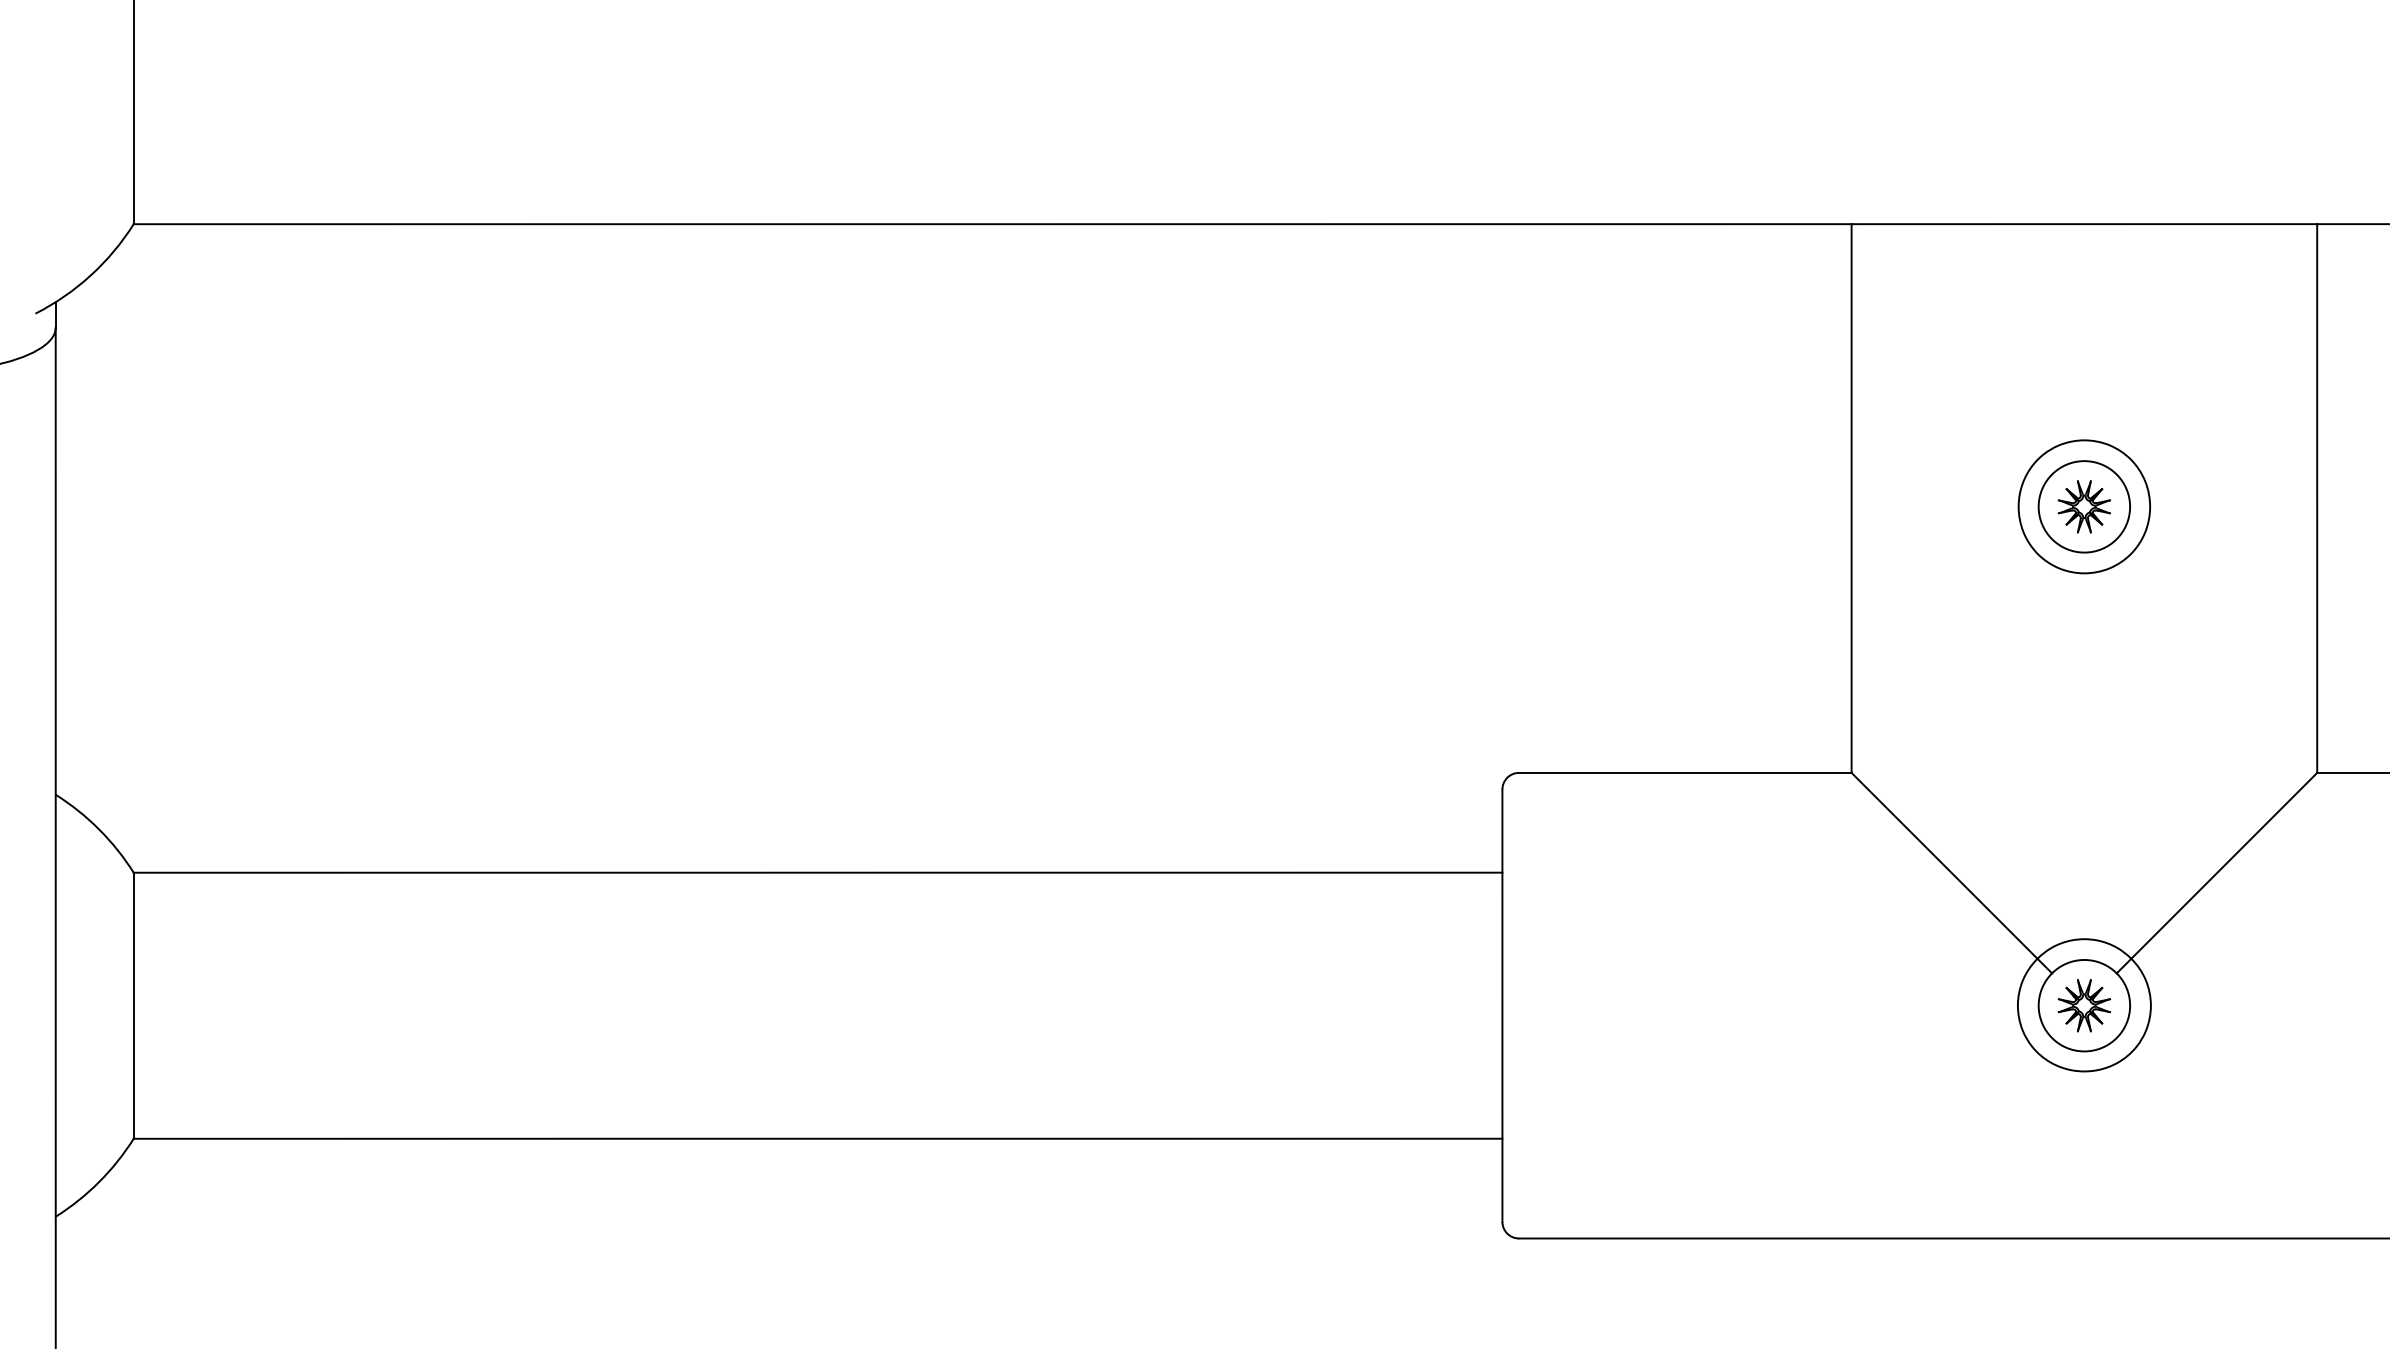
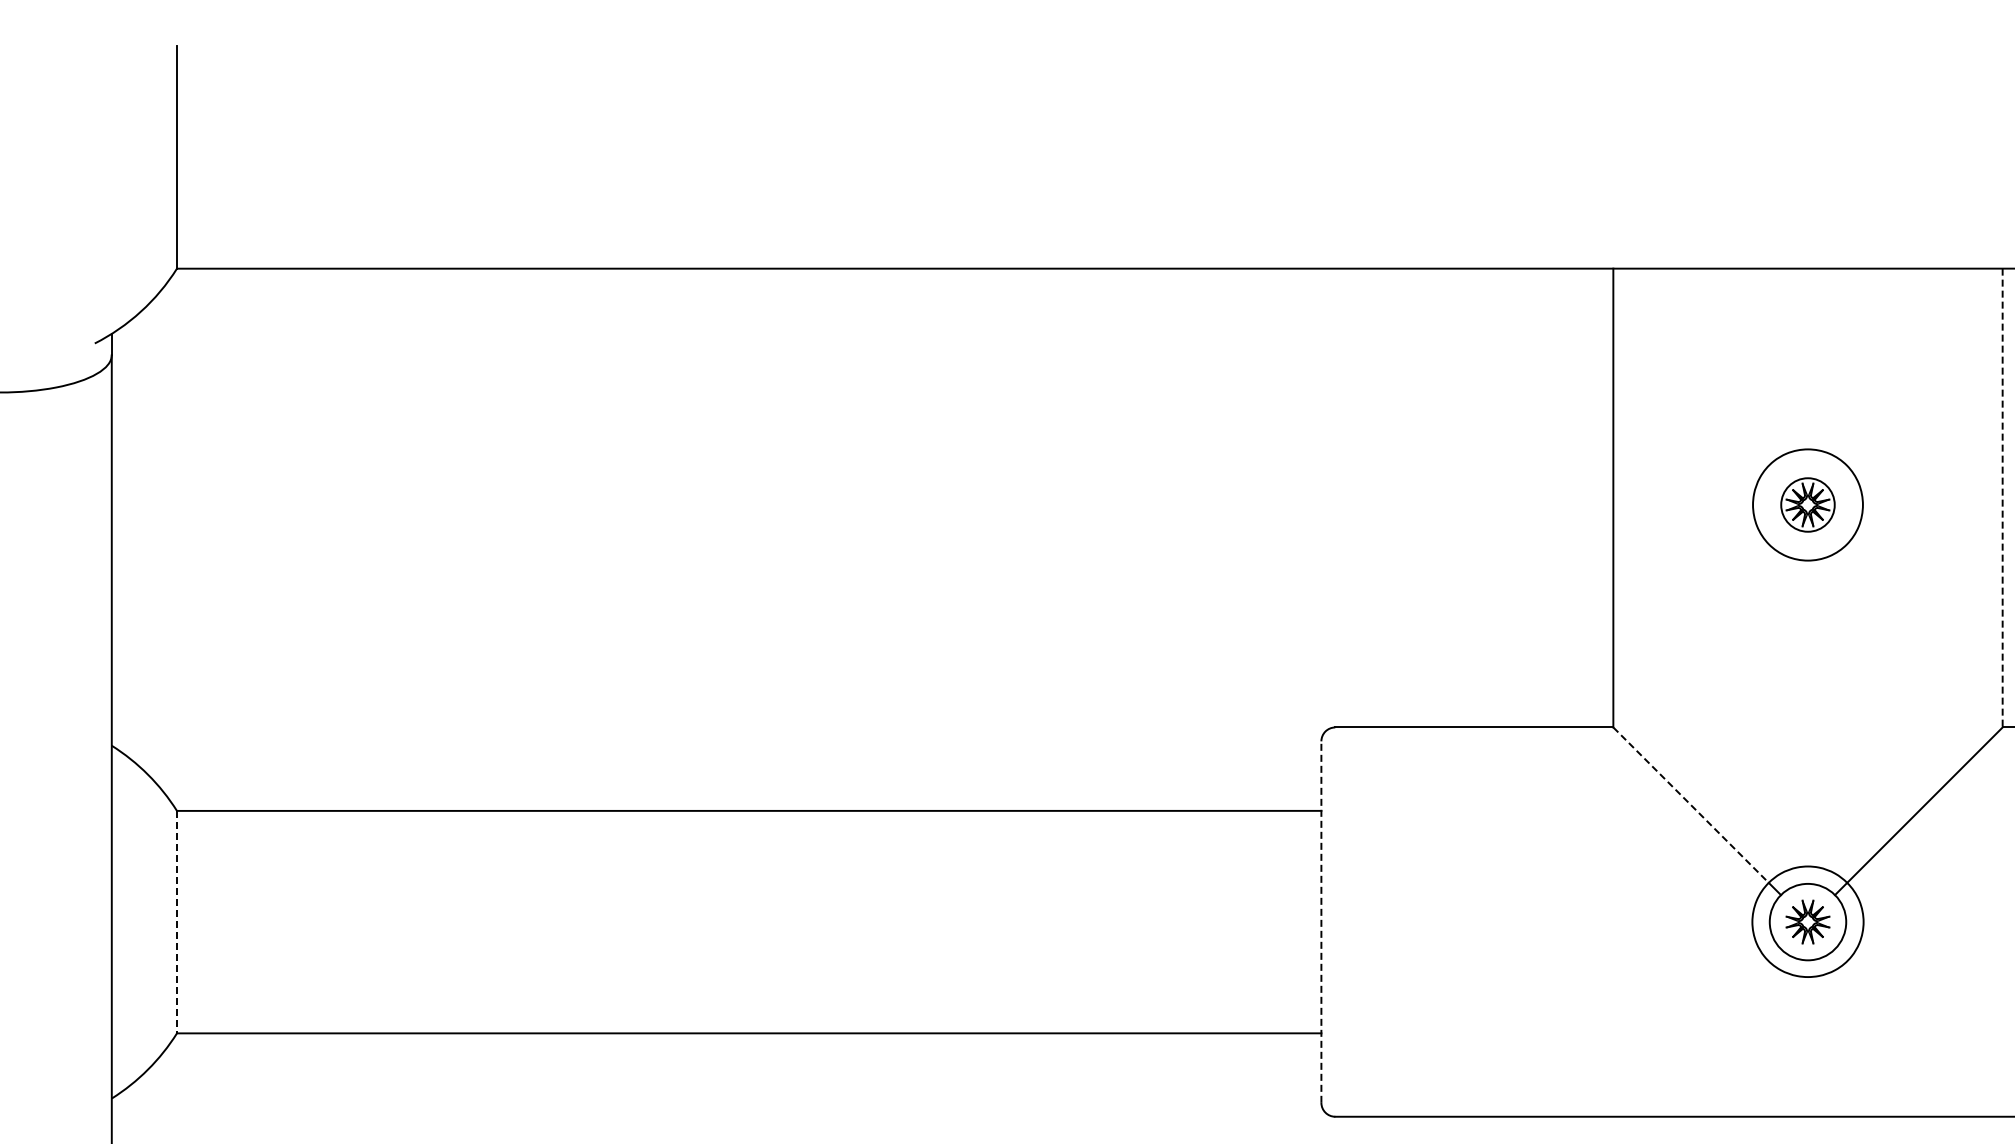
line: (2317, 499) -> (2002, 498), solid -> dashed
circle: (2083, 506) -> (1807, 504), size x0.7
line: (1945, 866) -> (1691, 805), solid -> dashed
line: (133, 1006) -> (176, 922), solid -> dashed
line: (1502, 1006) -> (1321, 922), solid -> dashed

